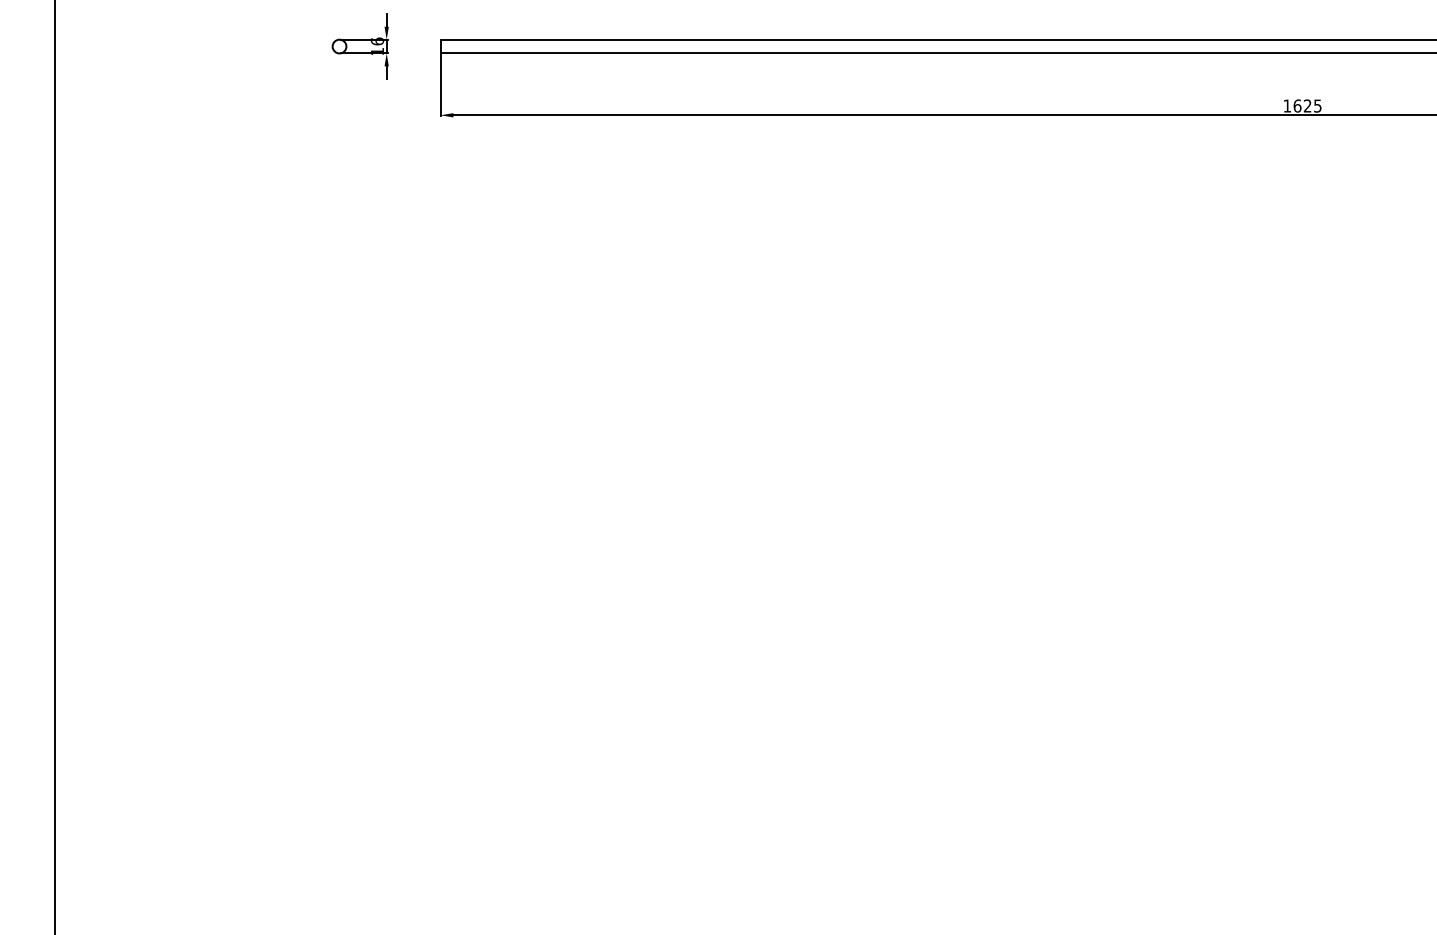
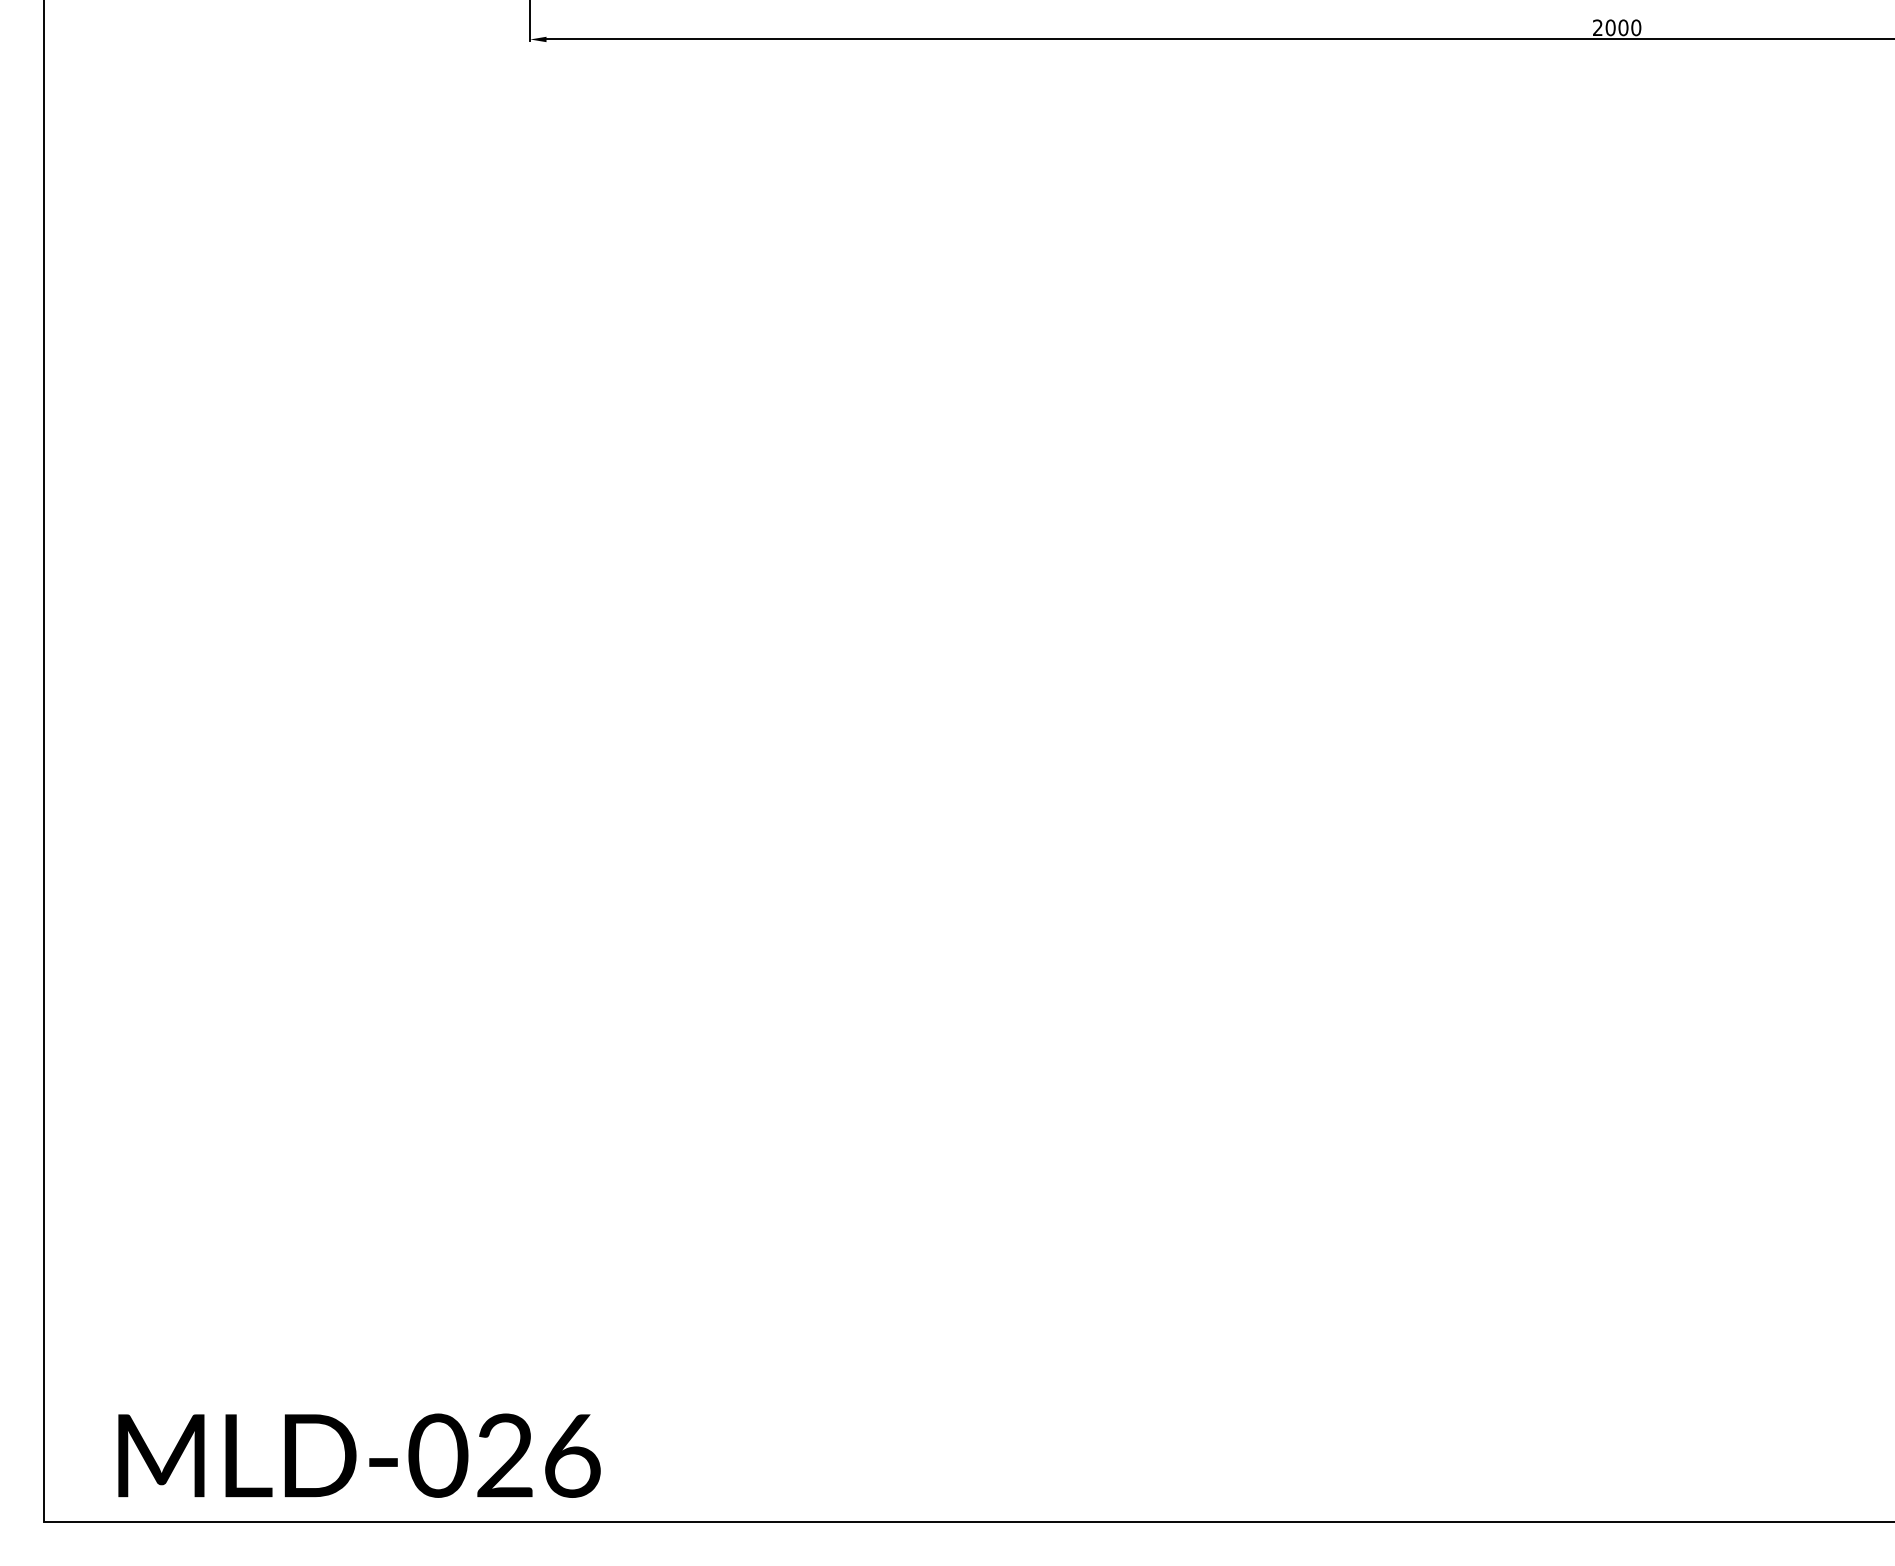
text: (1302, 105) -> (1617, 27), 1625 -> 2000

